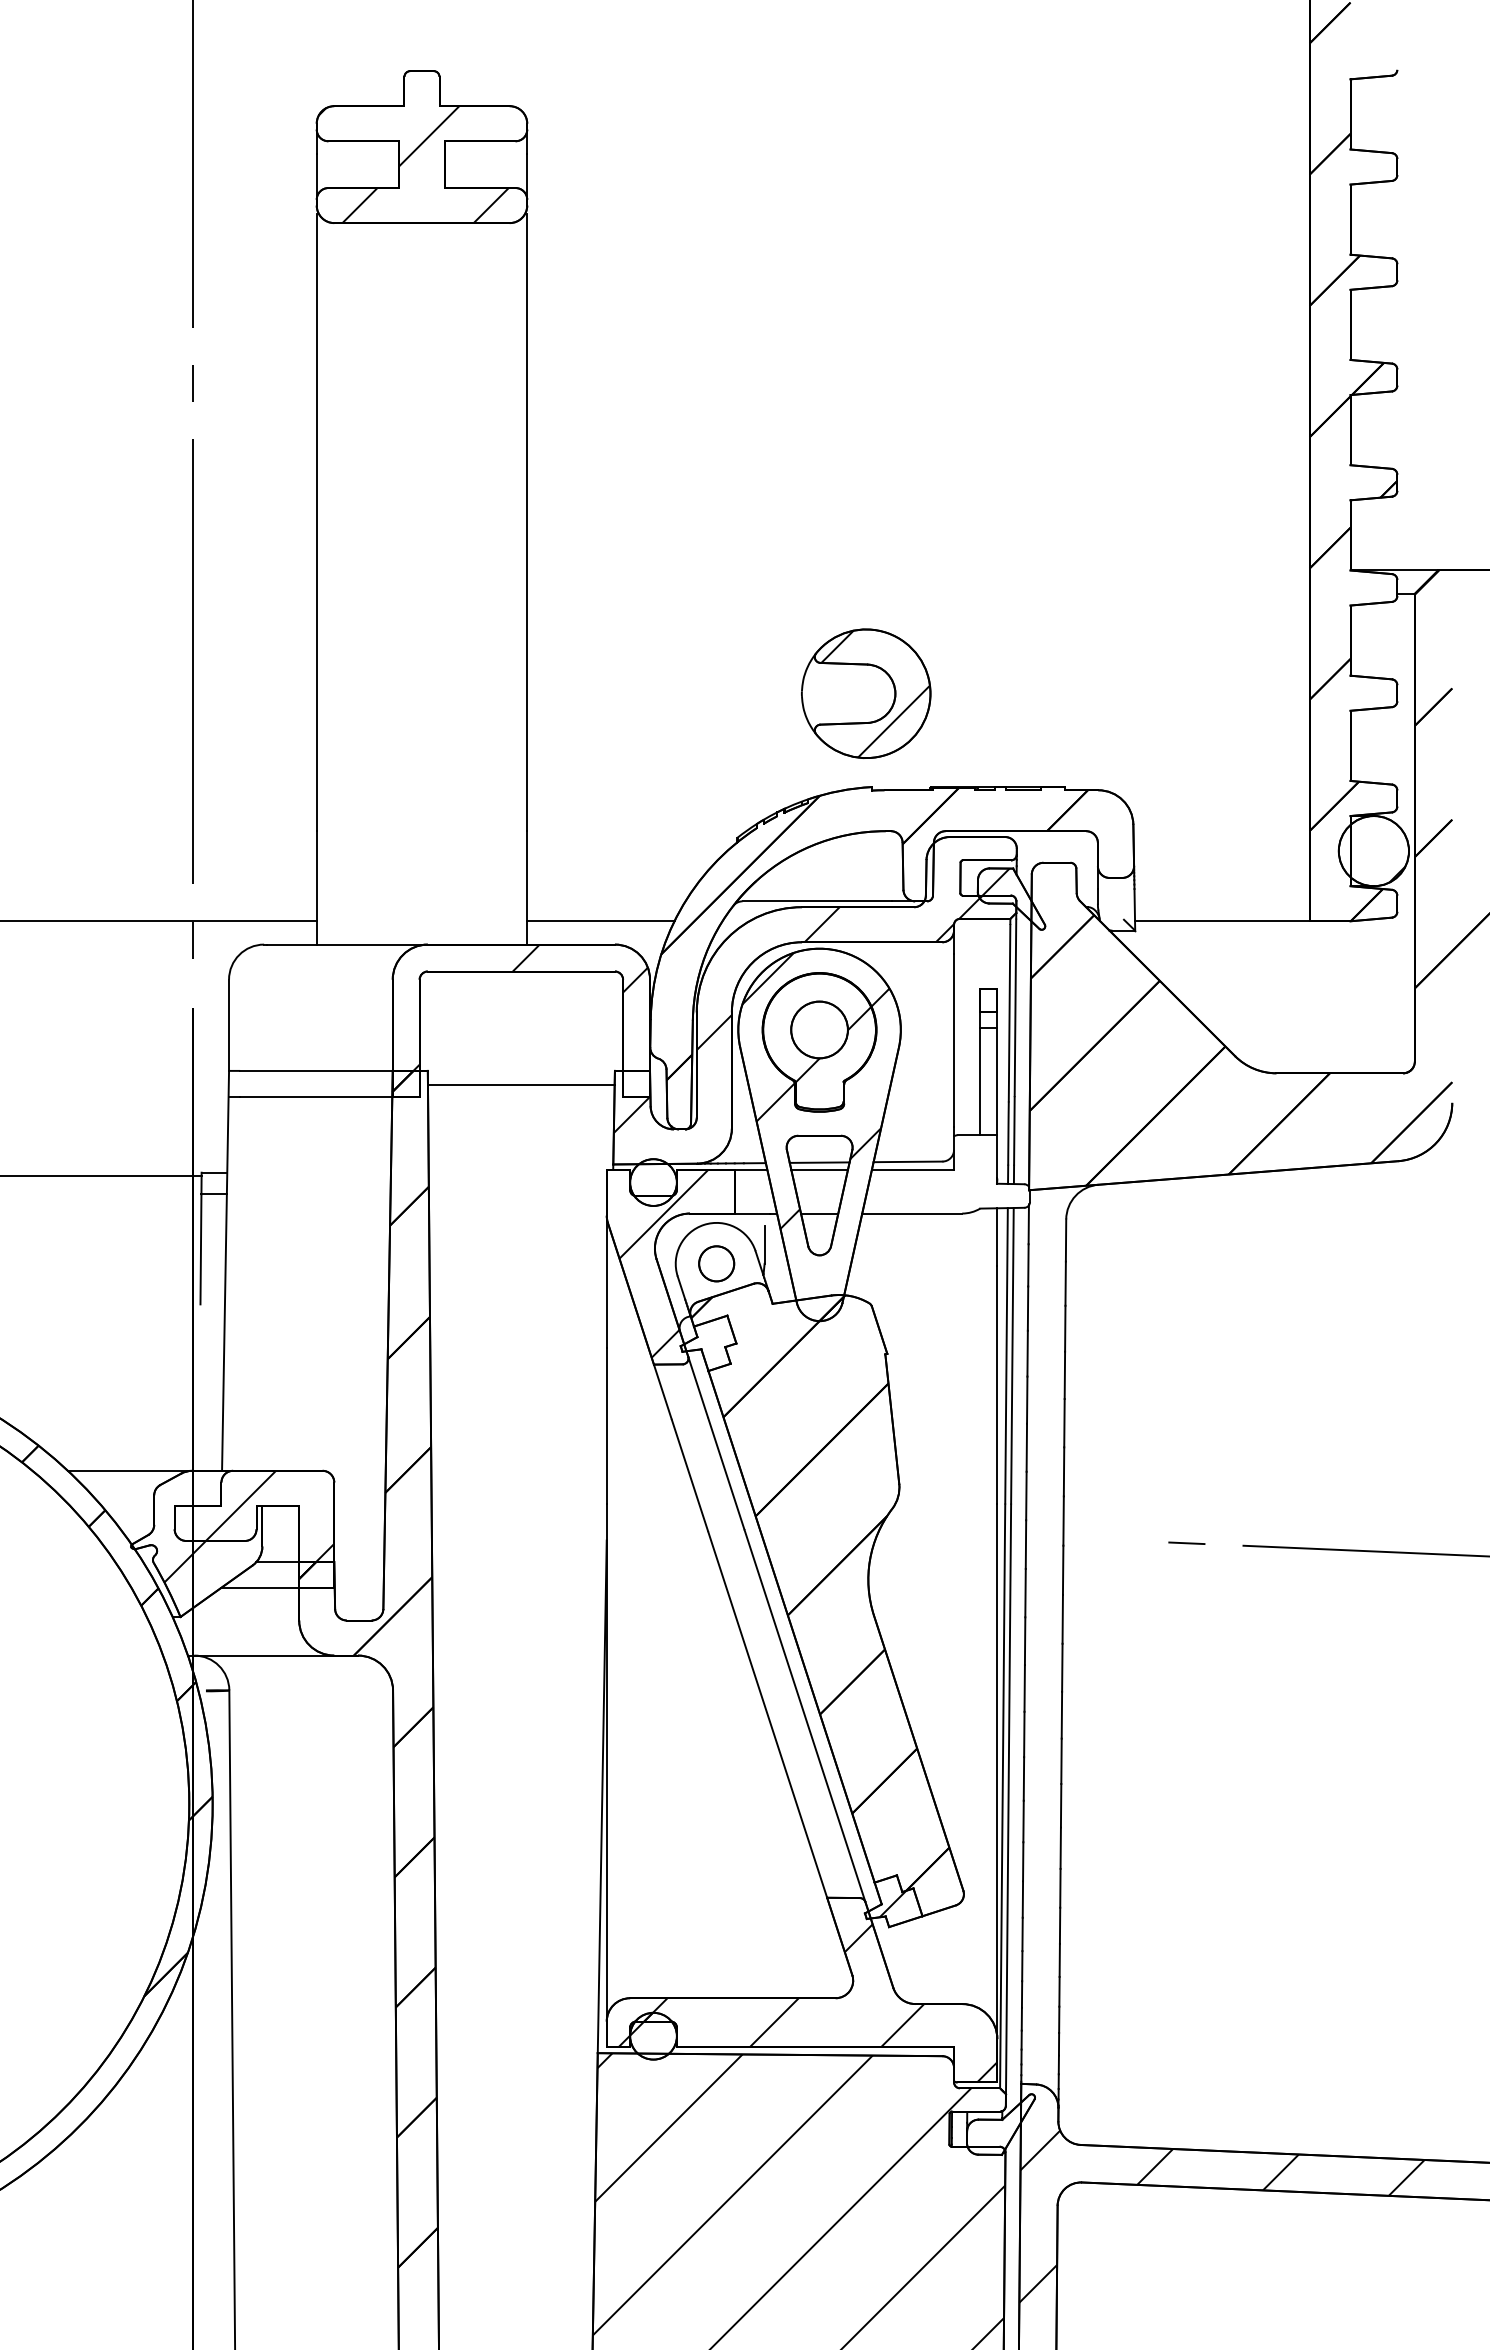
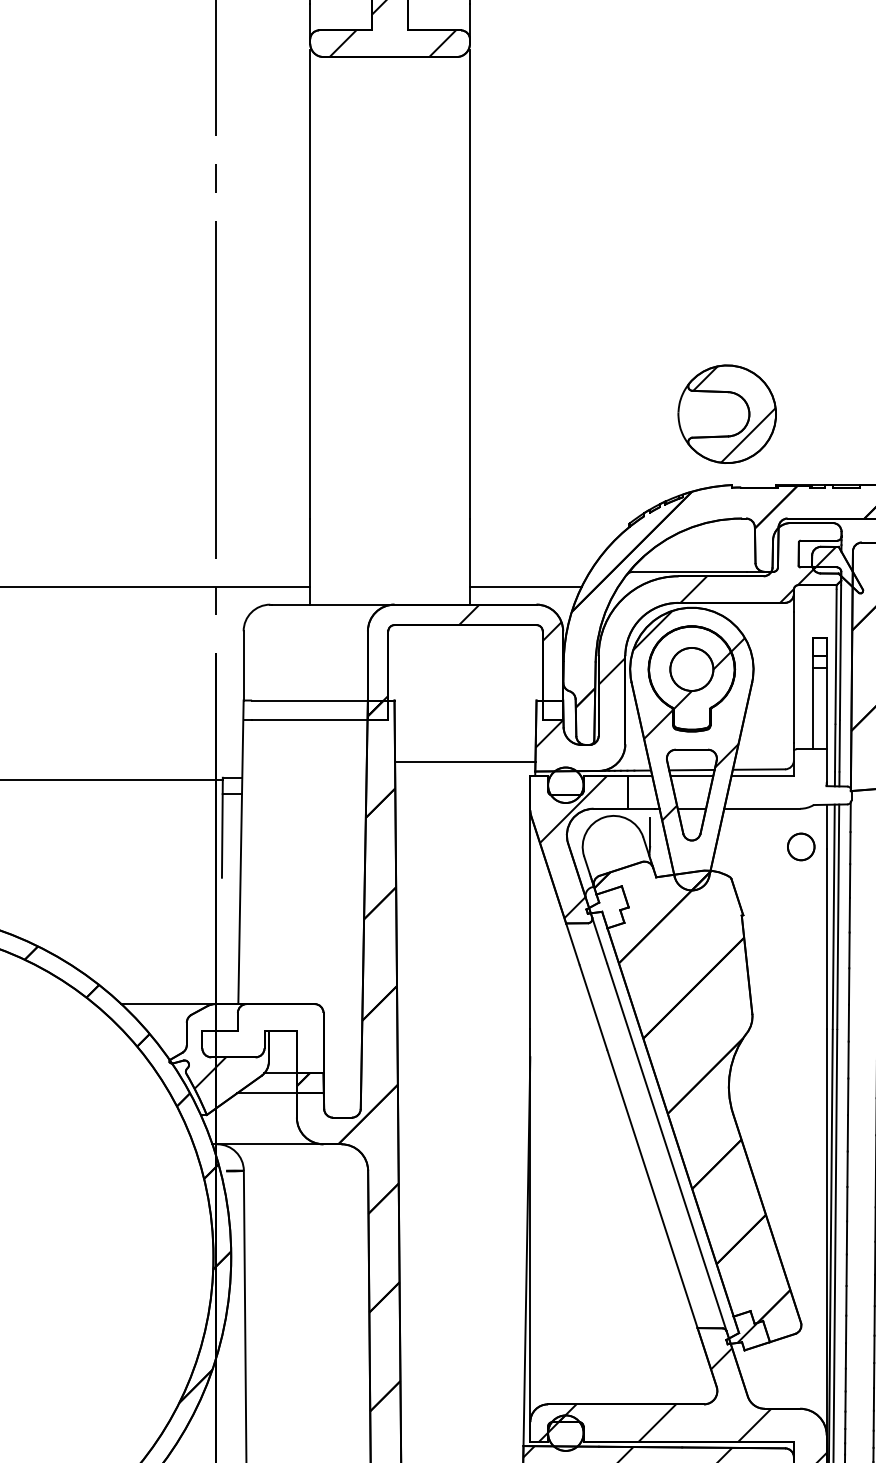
line: (520, 1084) -> (464, 761), moved
circle: (716, 1263) -> (801, 846), moved
hatch: (269, 1524) -> (274, 1044), removed

